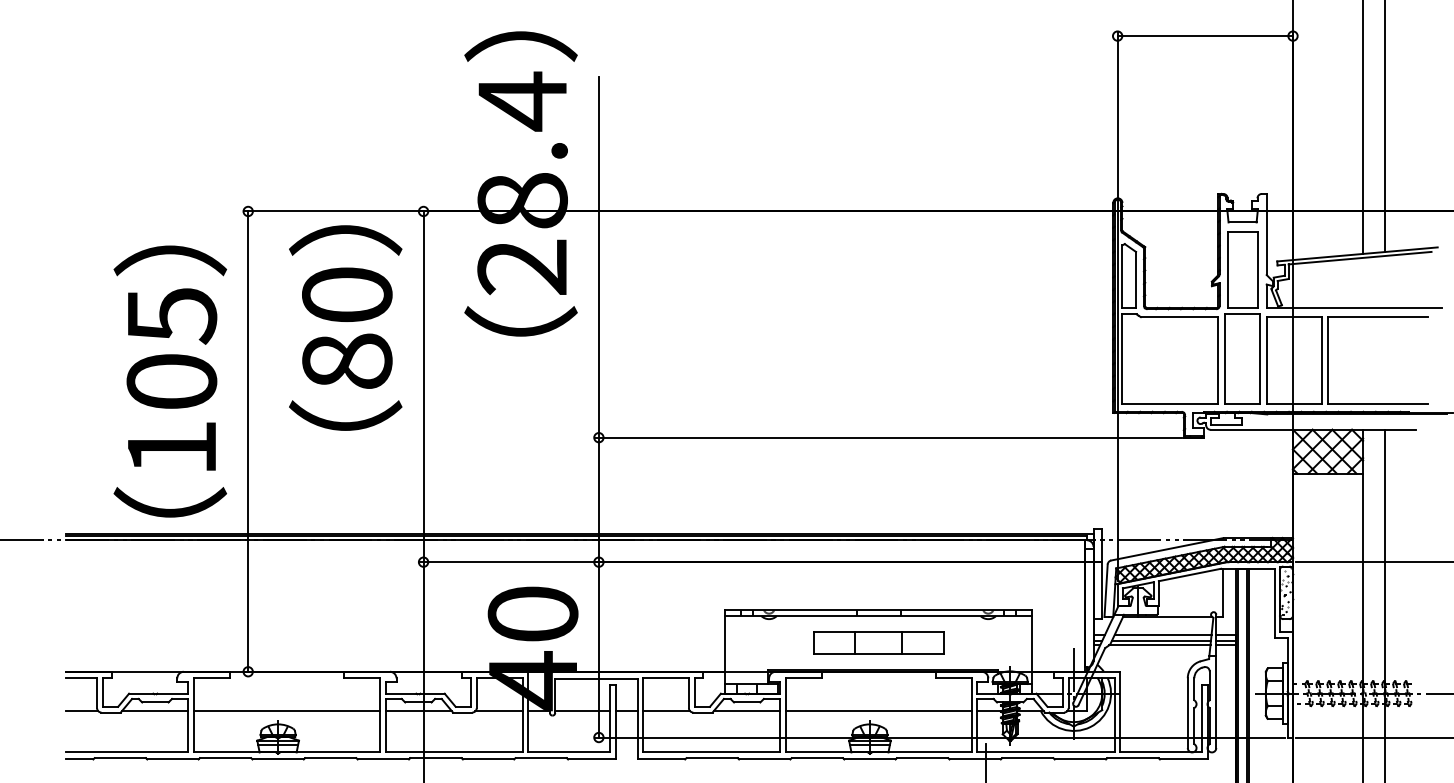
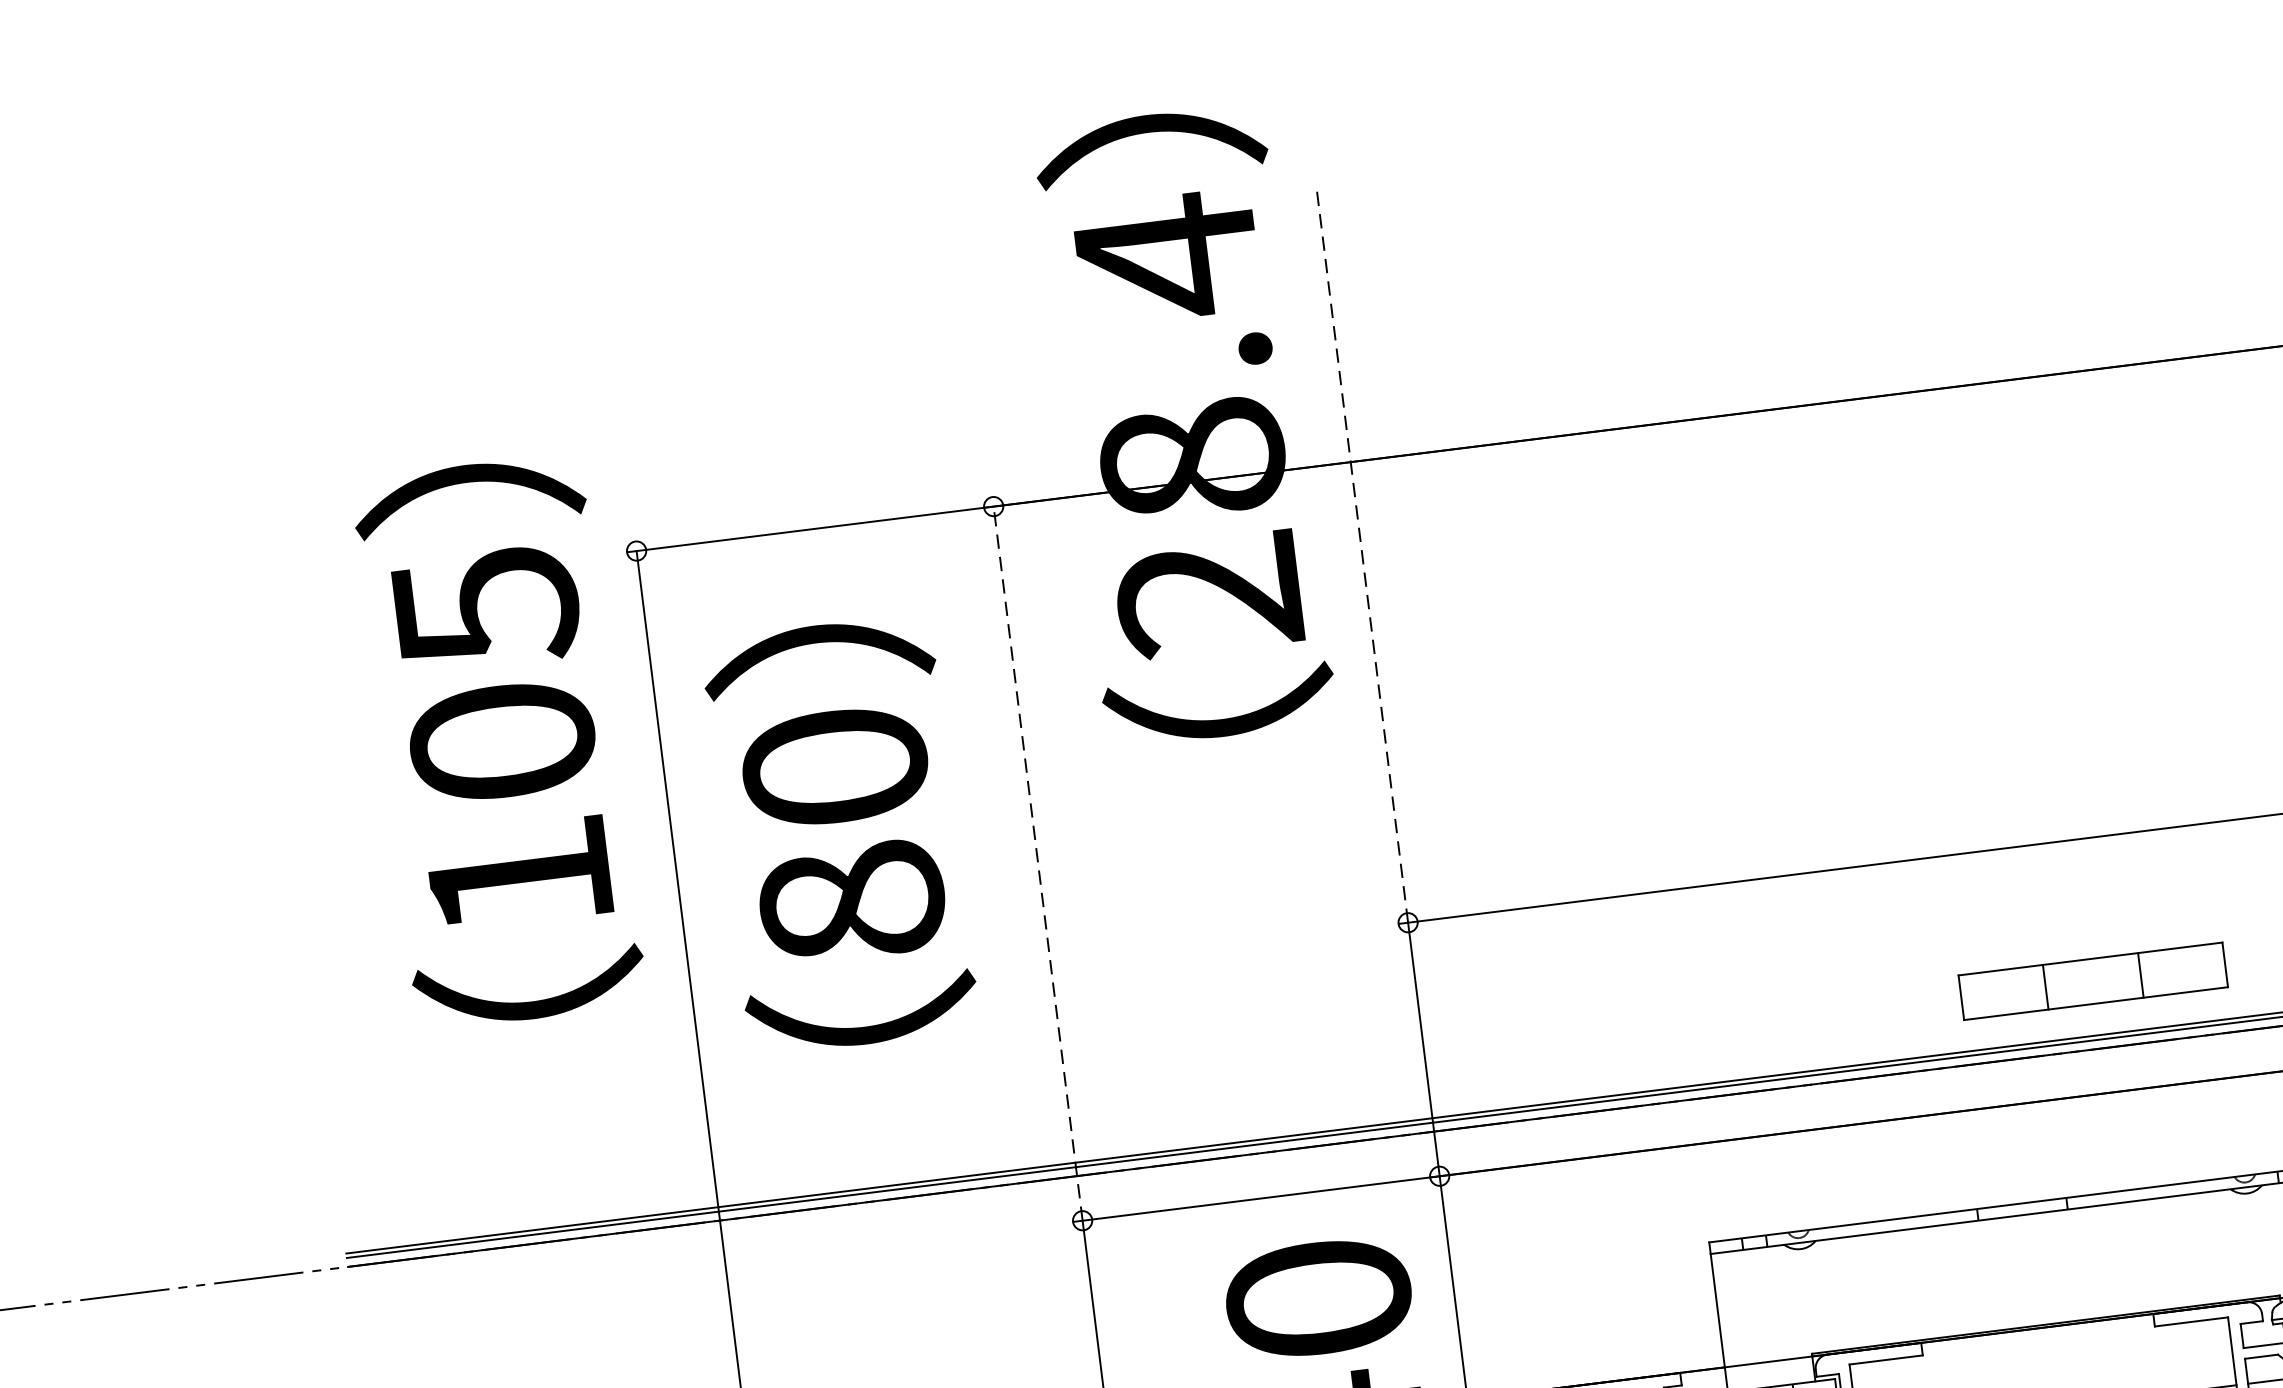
line: (598, 257) -> (1361, 555), solid -> dashed
text: (345, 327) -> (839, 833), moved
text: (170, 381) -> (499, 741), moved
line: (423, 386) -> (1037, 863), solid -> dashed
part: (878, 642) -> (2092, 979), moved

